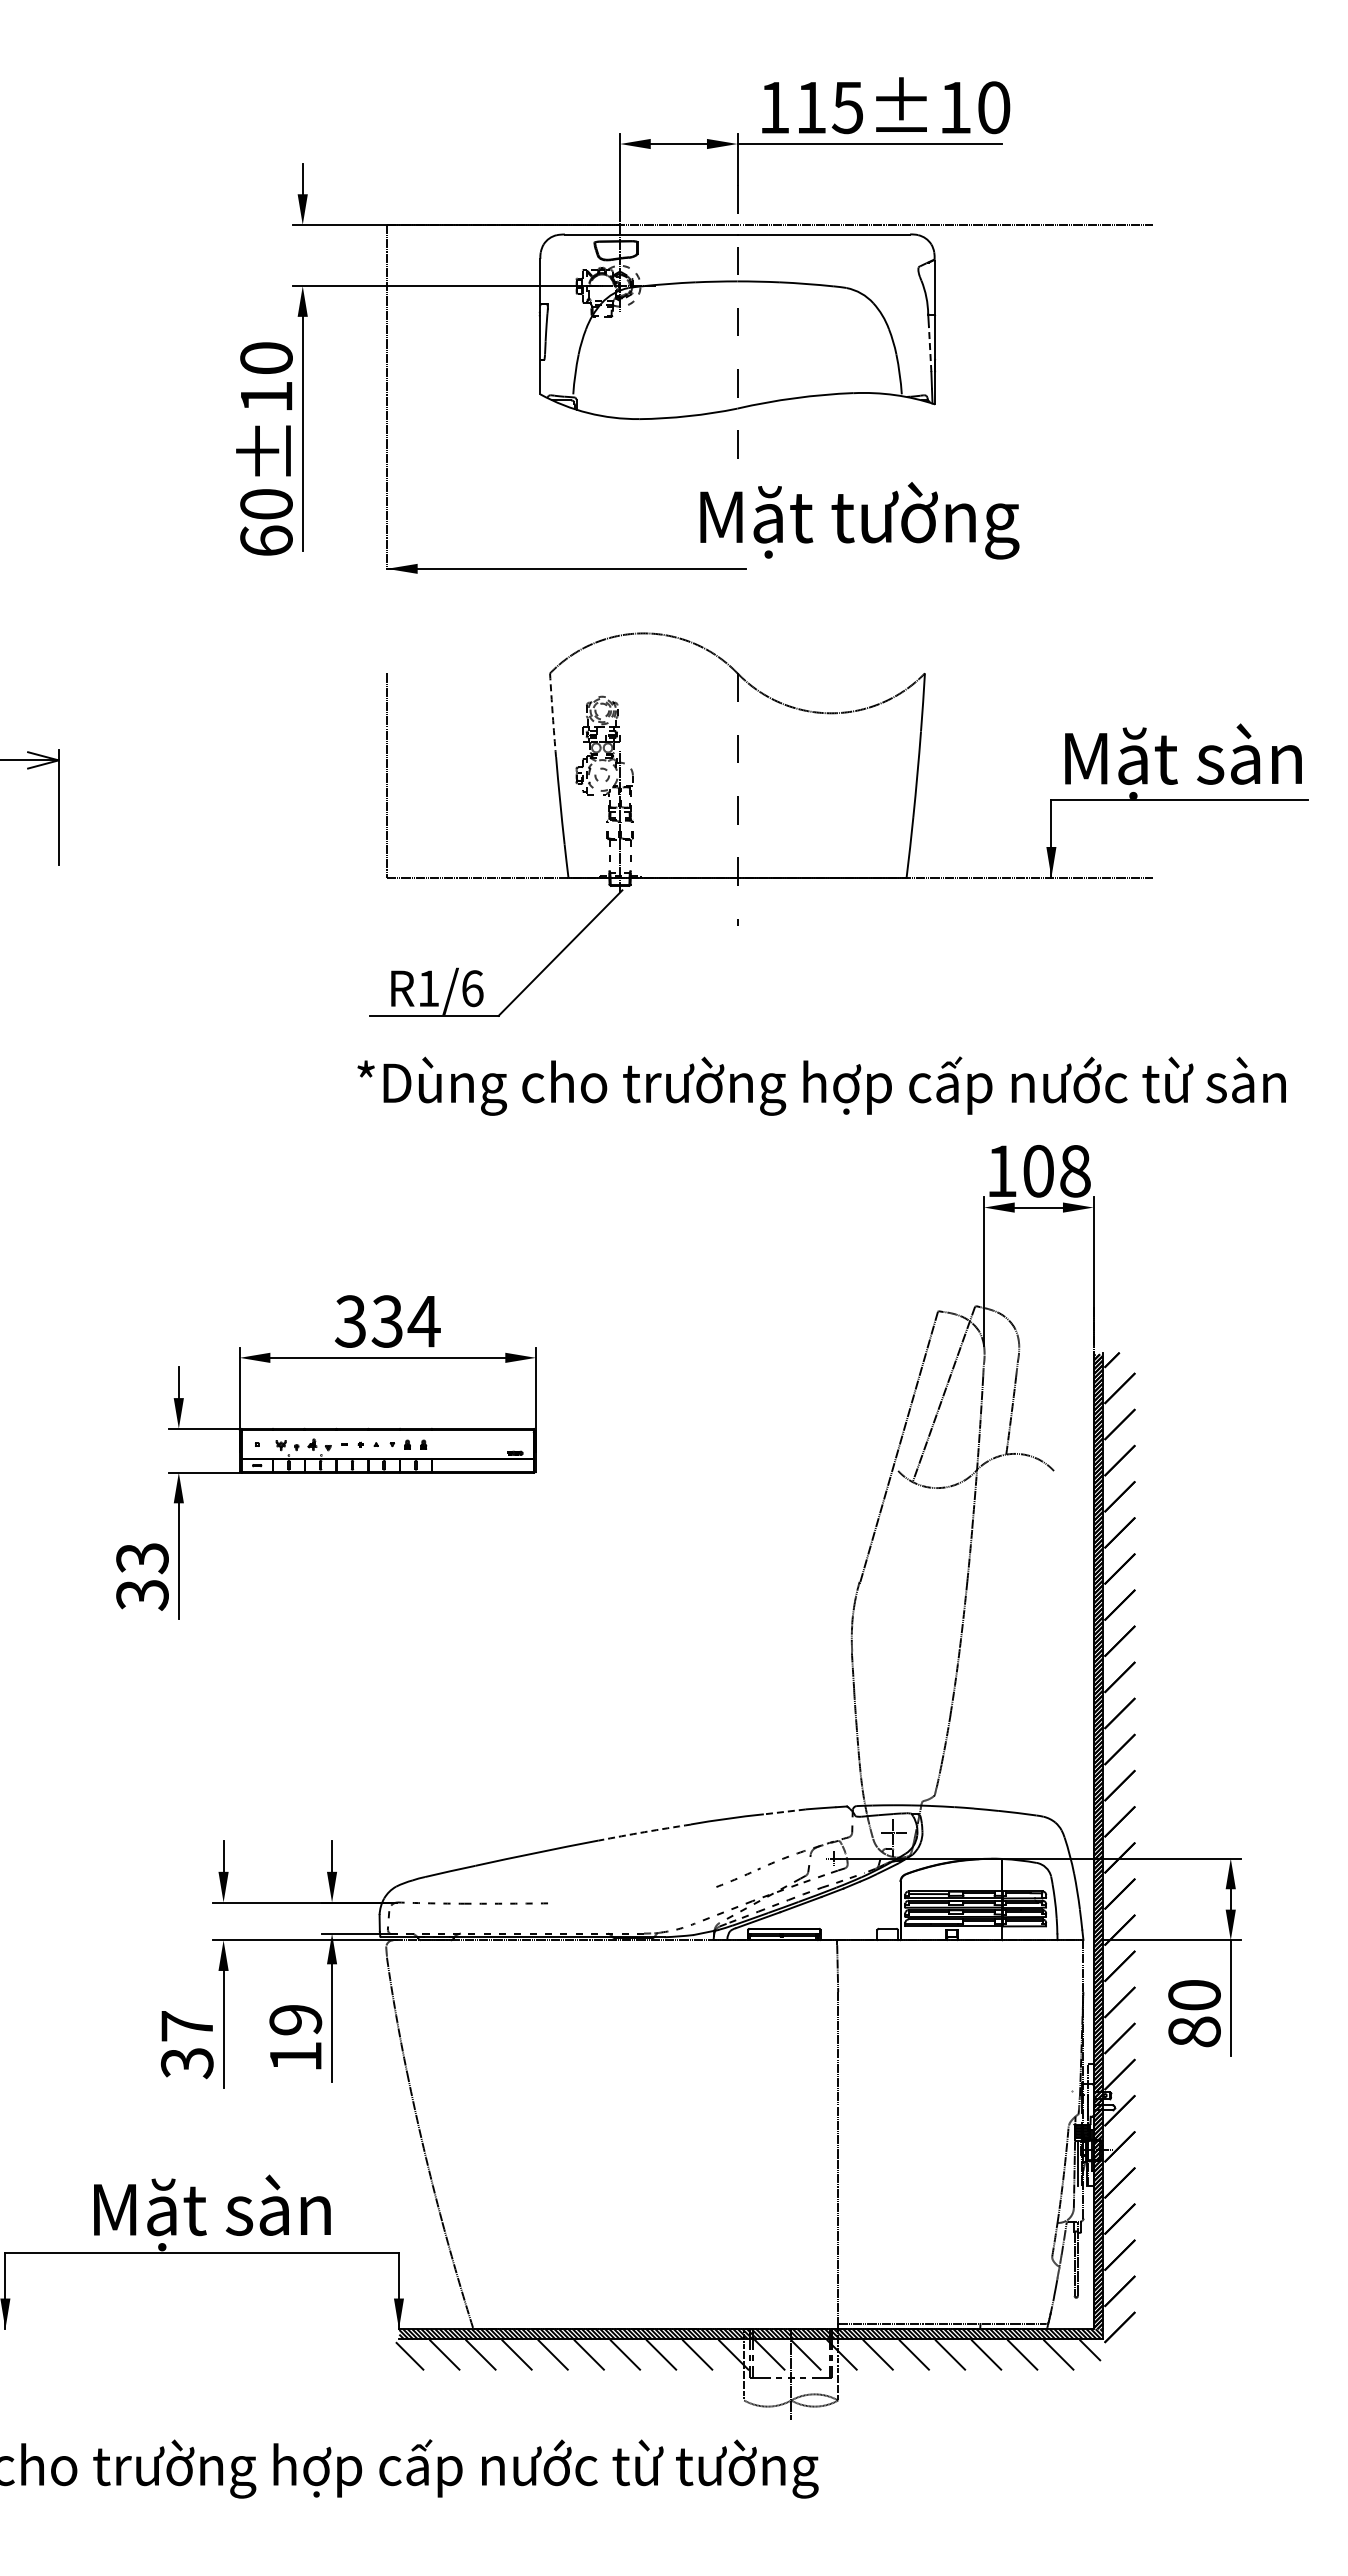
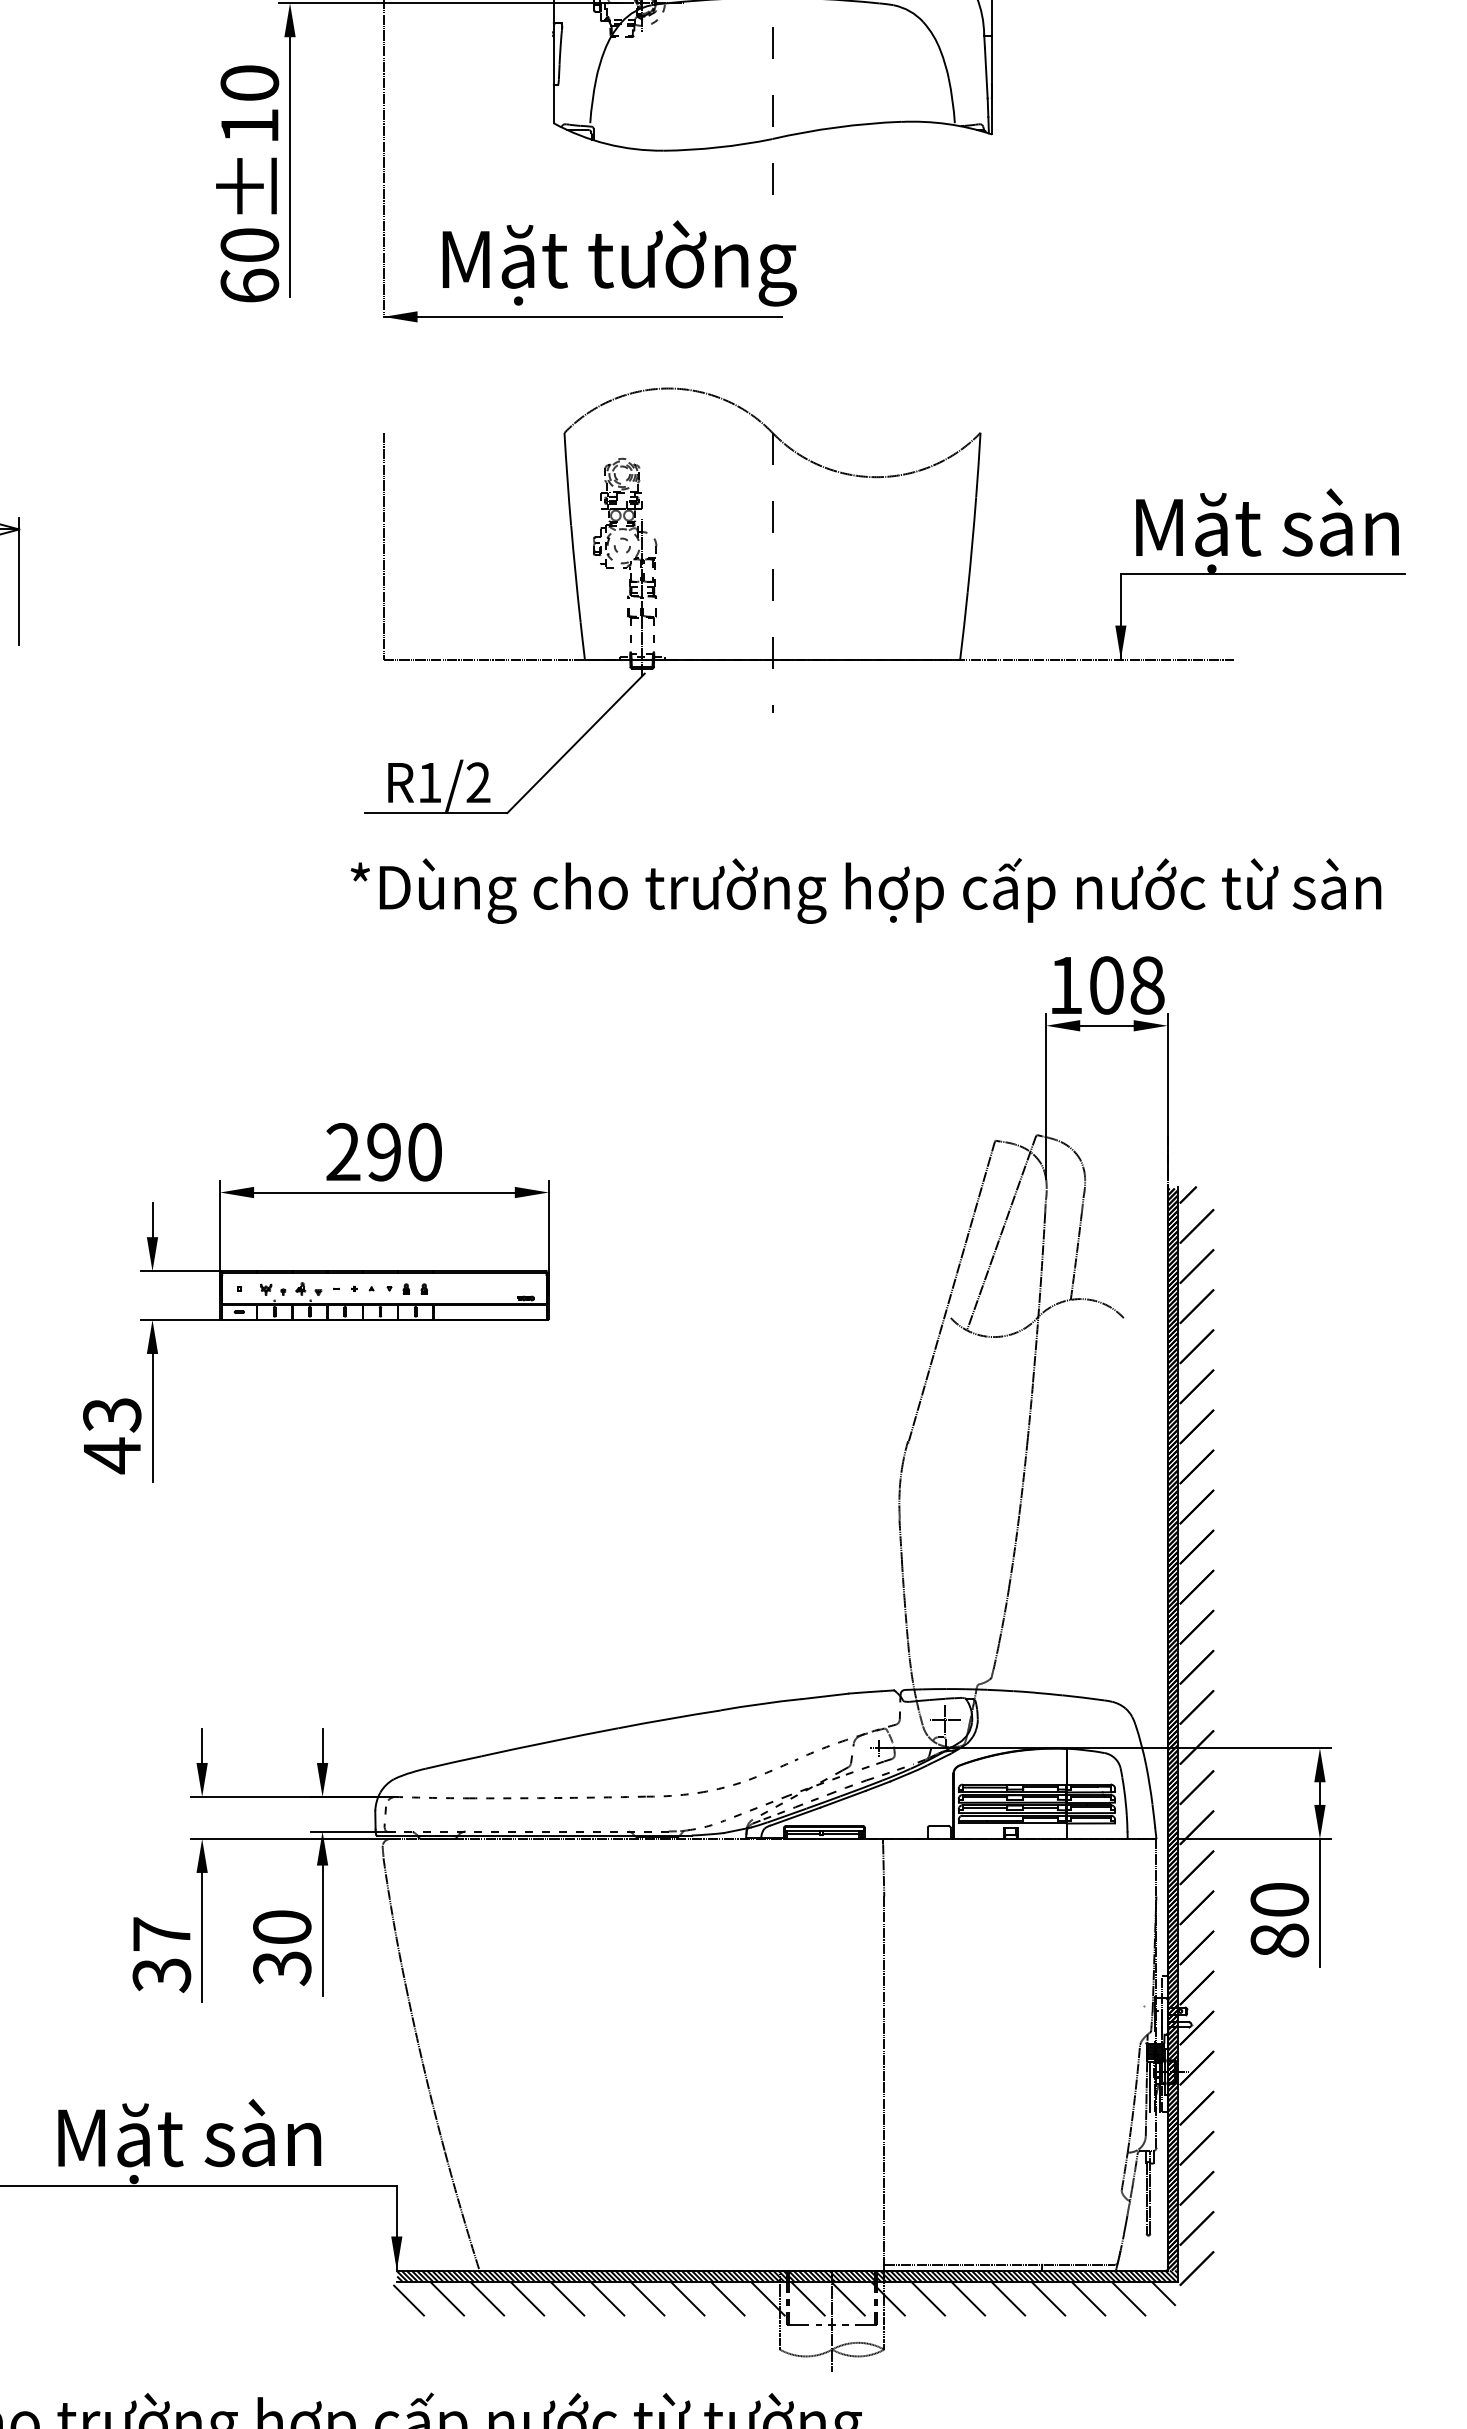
line: (930, 349) -> (986, 73), dashed -> solid
text: (859, 520) -> (619, 263), moved
arc: (552, 715) -> (567, 479), dashed -> solid
text: (472, 988) -> (478, 782), R1/6 -> R1/2
text: (387, 1321) -> (384, 1152), 334 -> 290
text: (142, 1594) -> (112, 1455), 33 -> 43
line: (784, 1811) -> (824, 1695), dashed -> solid
arc: (644, 1832) -> (669, 1719), dashed -> solid
part: (631, 1896) -> (654, 1790), added
text: (295, 2038) -> (281, 1947), 19 -> 30

